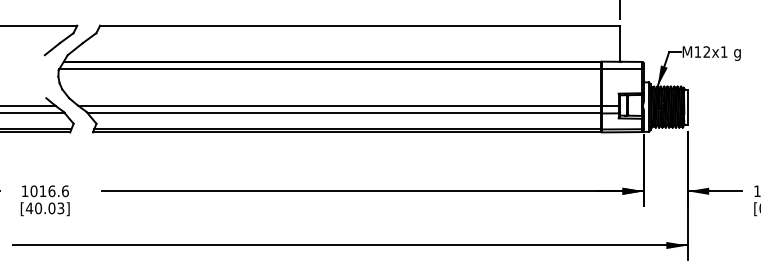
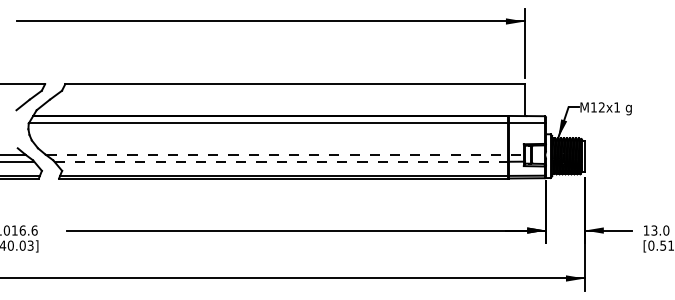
line: (350, 106) -> (286, 155), solid -> dashed
line: (344, 113) -> (281, 161), solid -> dashed

